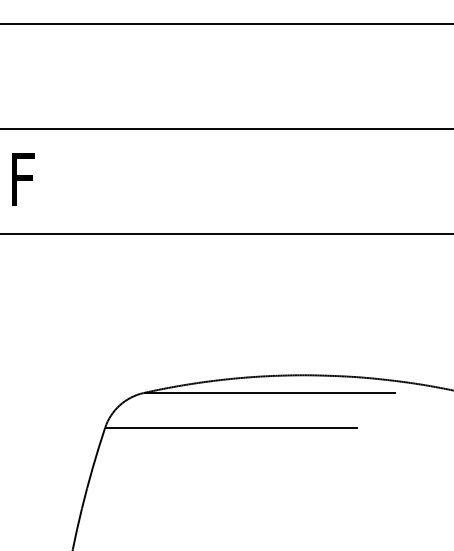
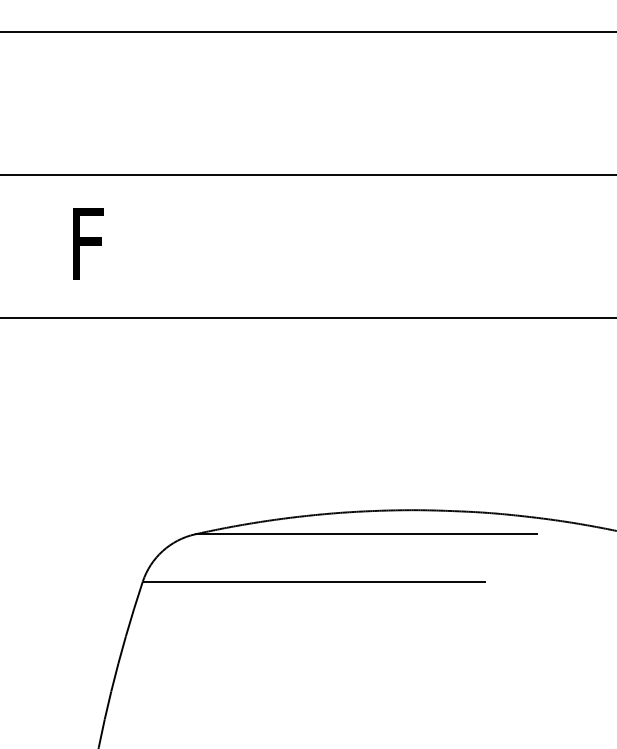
text: (23, 179) -> (88, 243), moved

